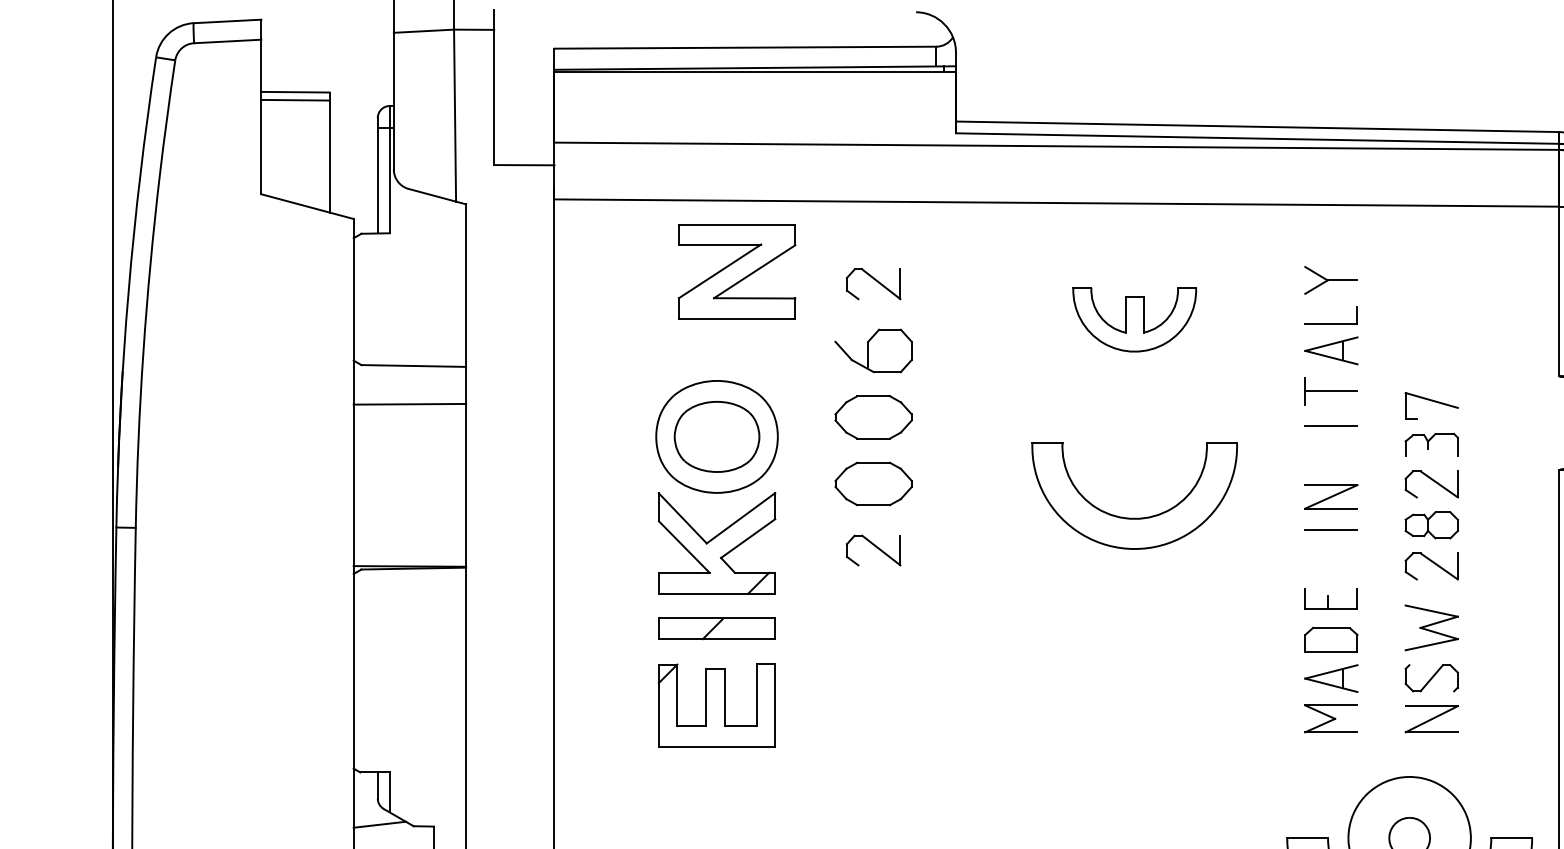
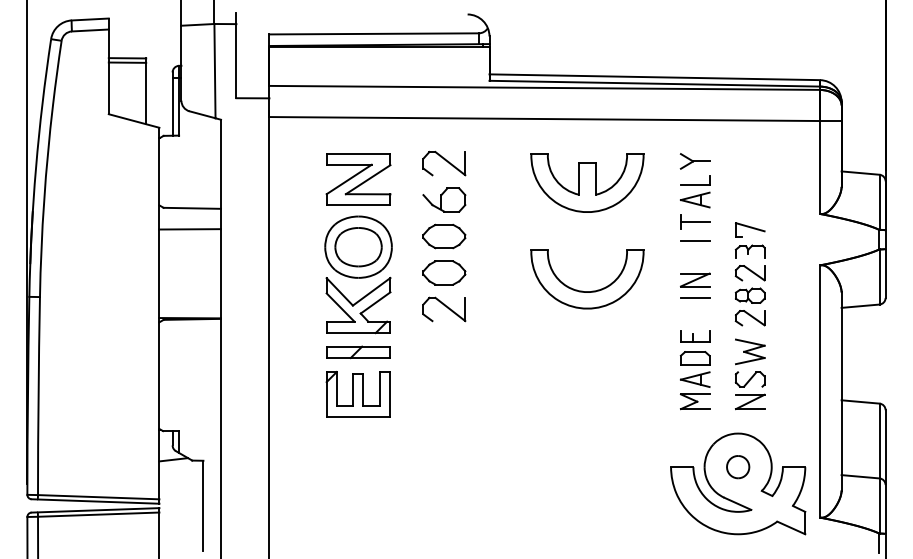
part: (737, 271) -> (358, 179), moved
part: (873, 284) -> (444, 163), size x1.43
part: (1134, 318) -> (587, 182), size x1.67
part: (873, 550) -> (444, 309), size x1.43

